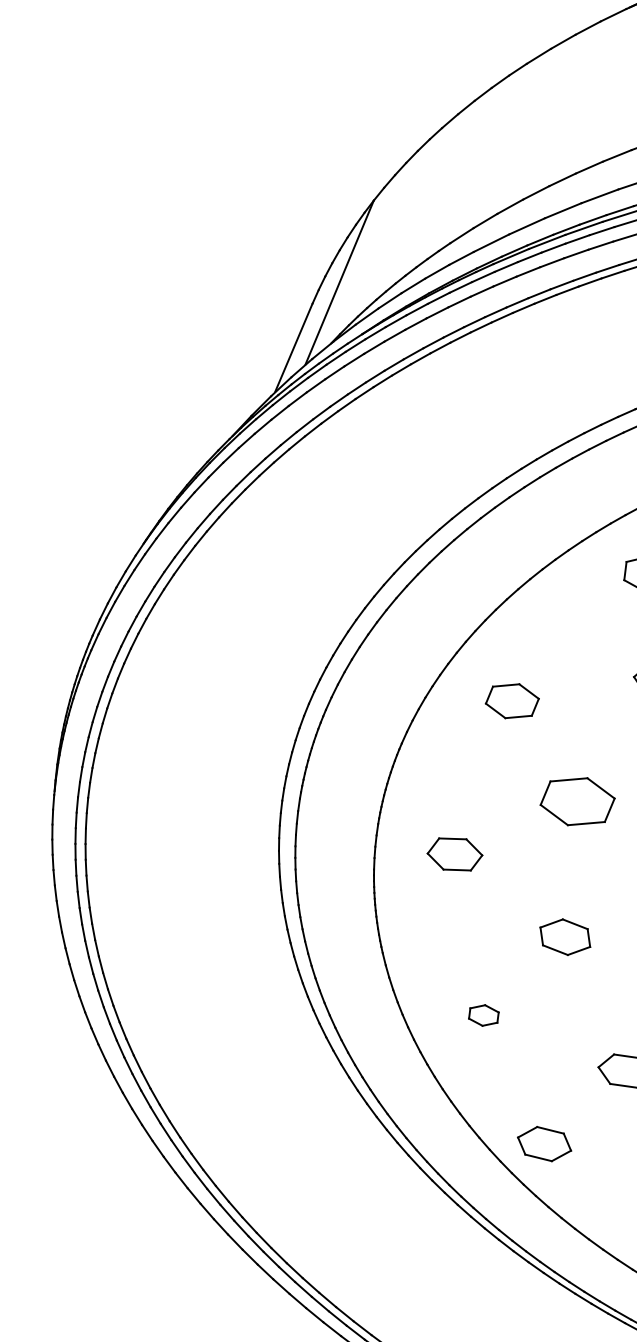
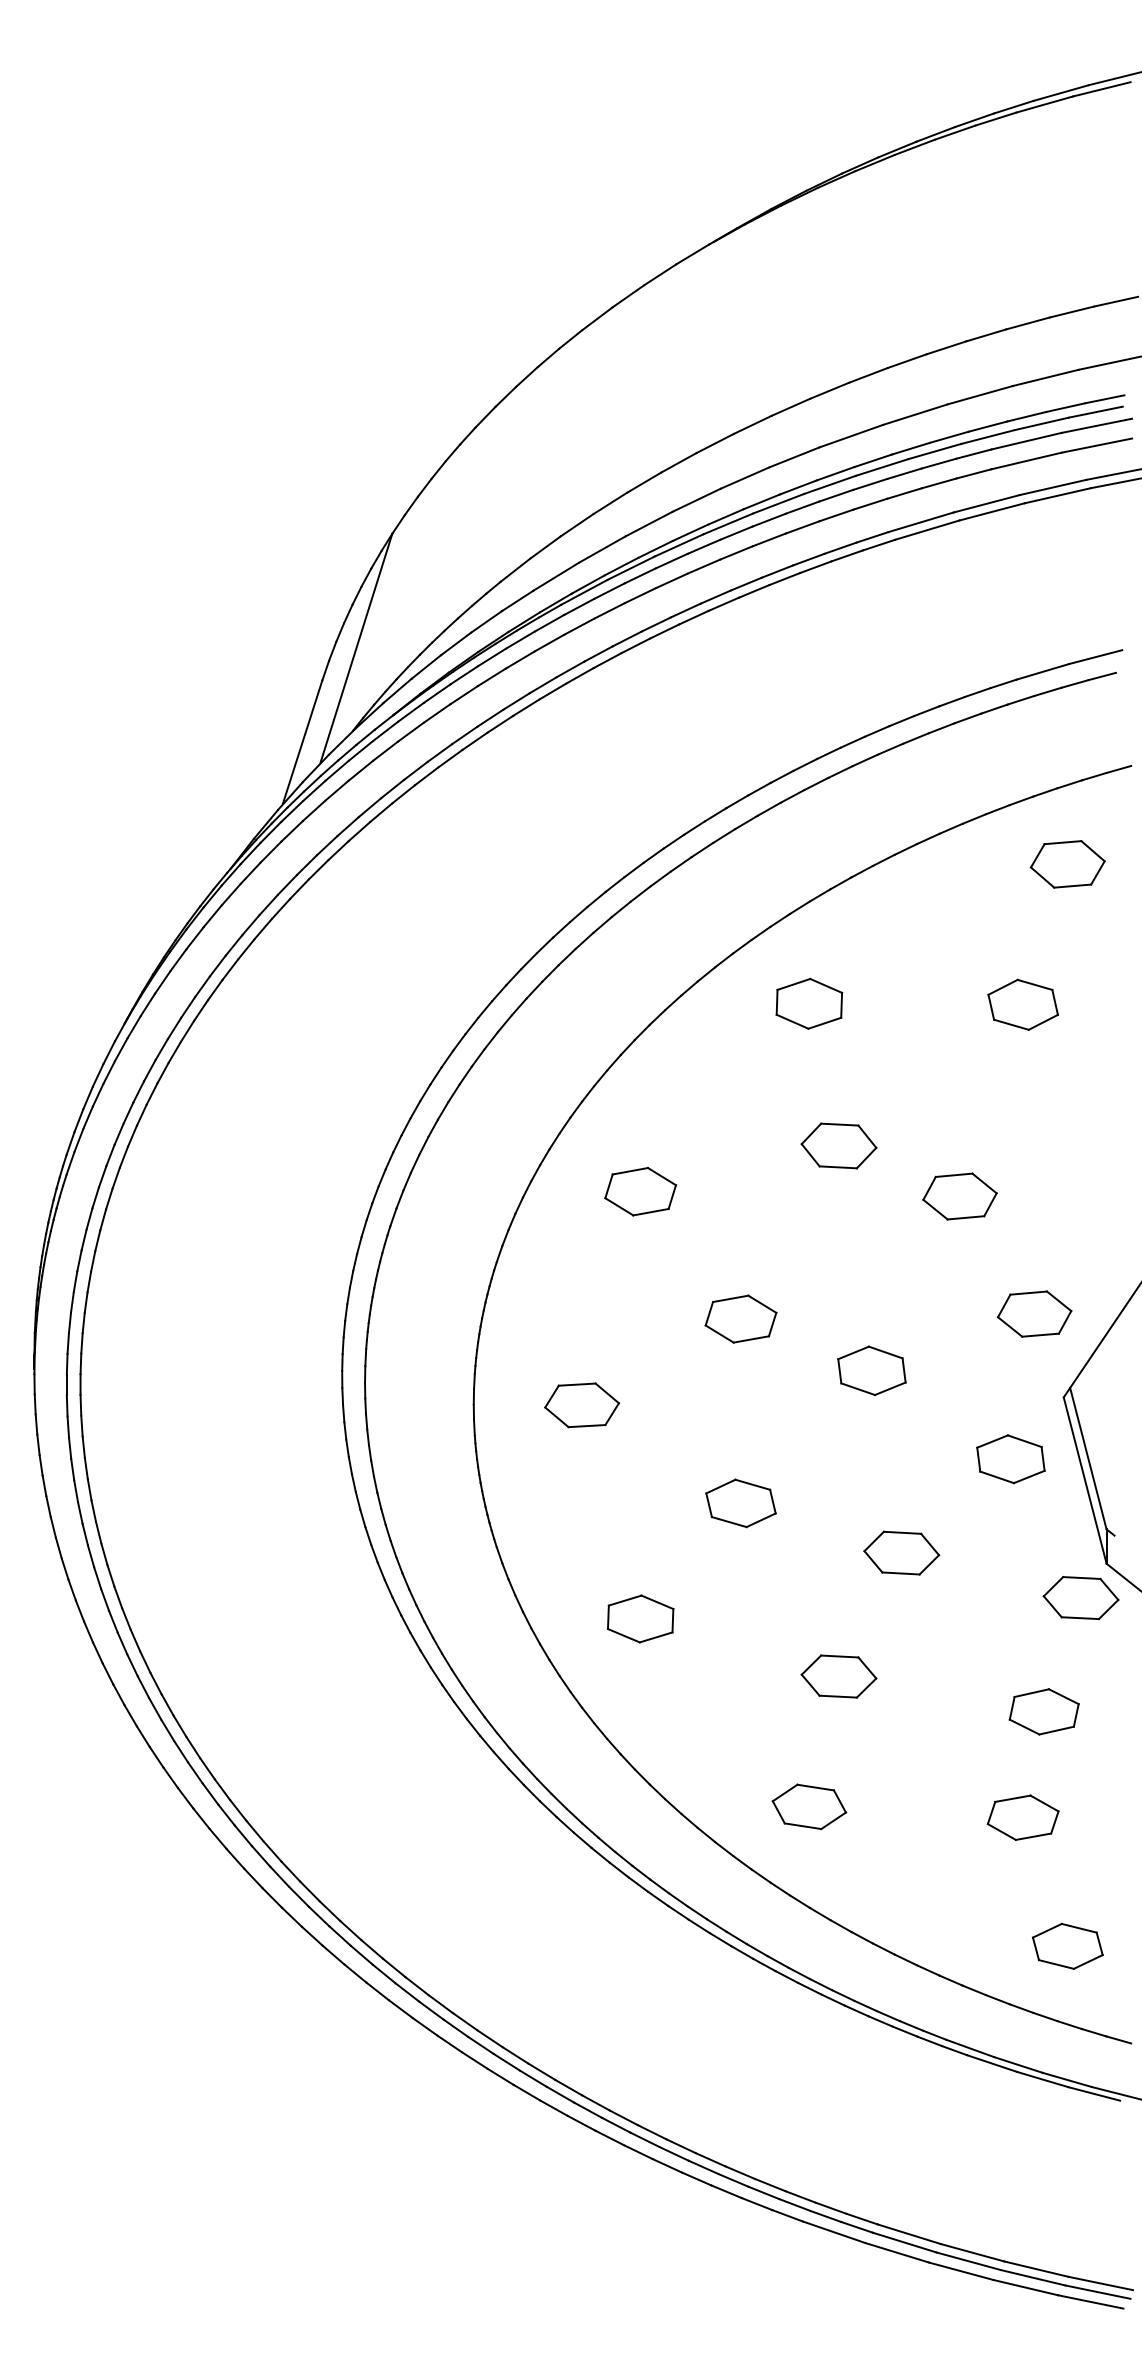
part: (577, 801) -> (740, 1318), size x0.71
part: (483, 1015) -> (640, 1618), size x1.67
part: (544, 1143) -> (809, 1806), moved

